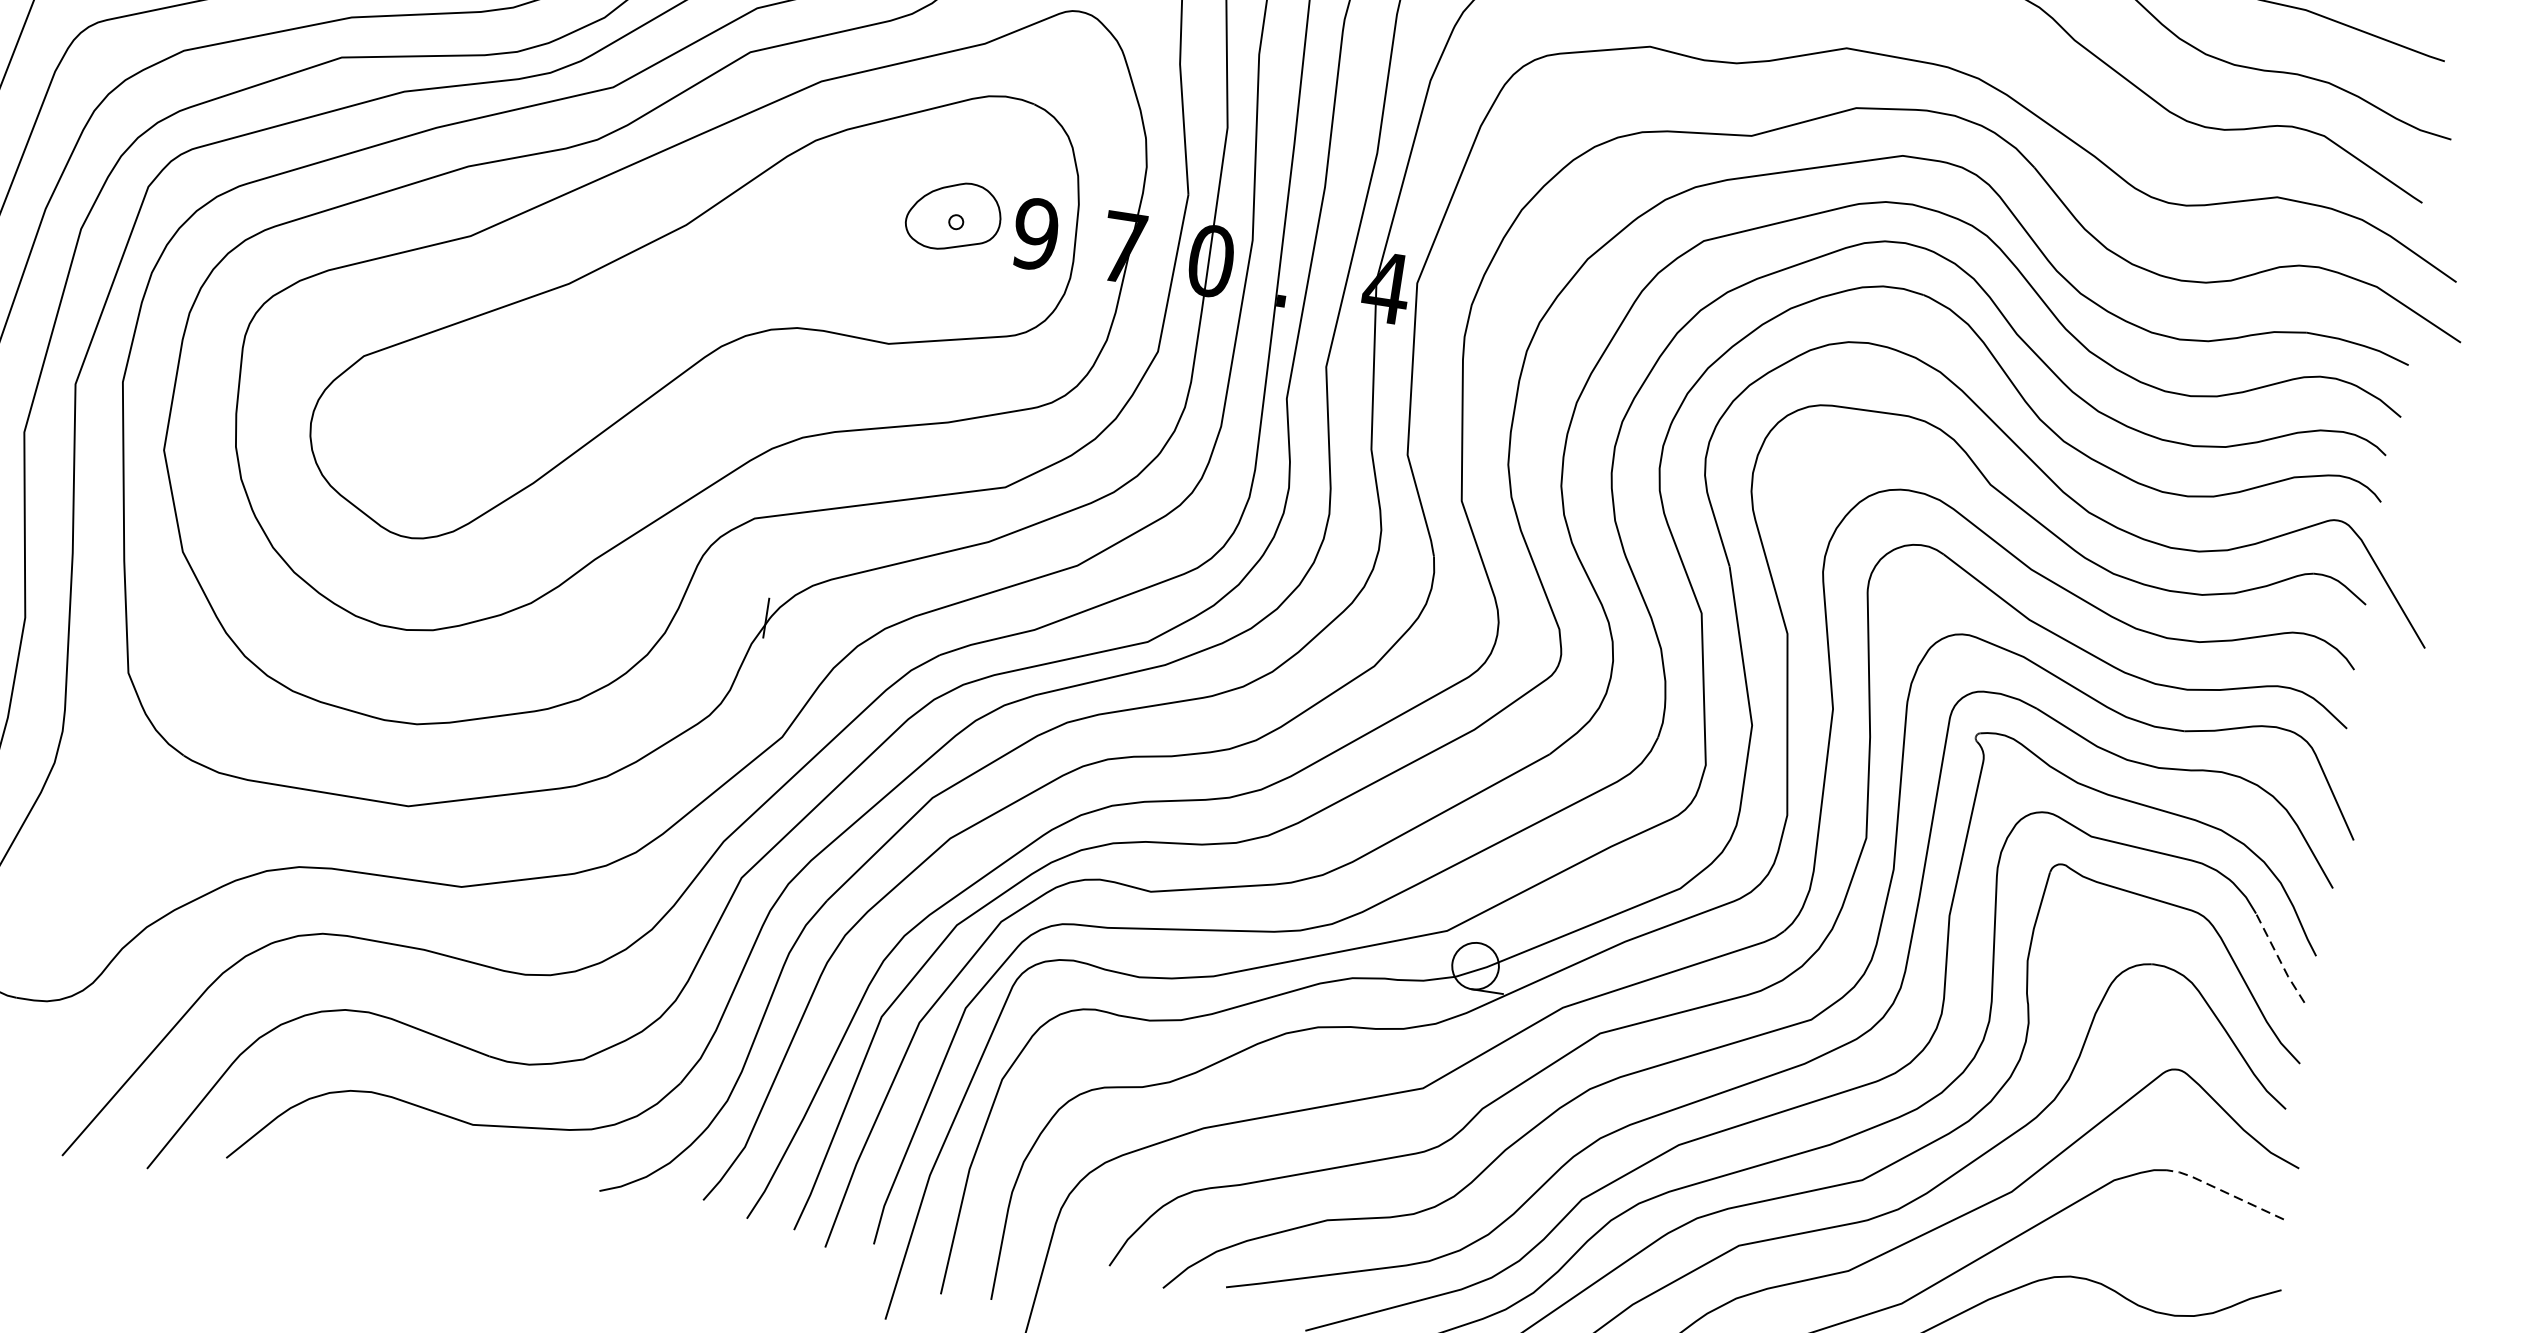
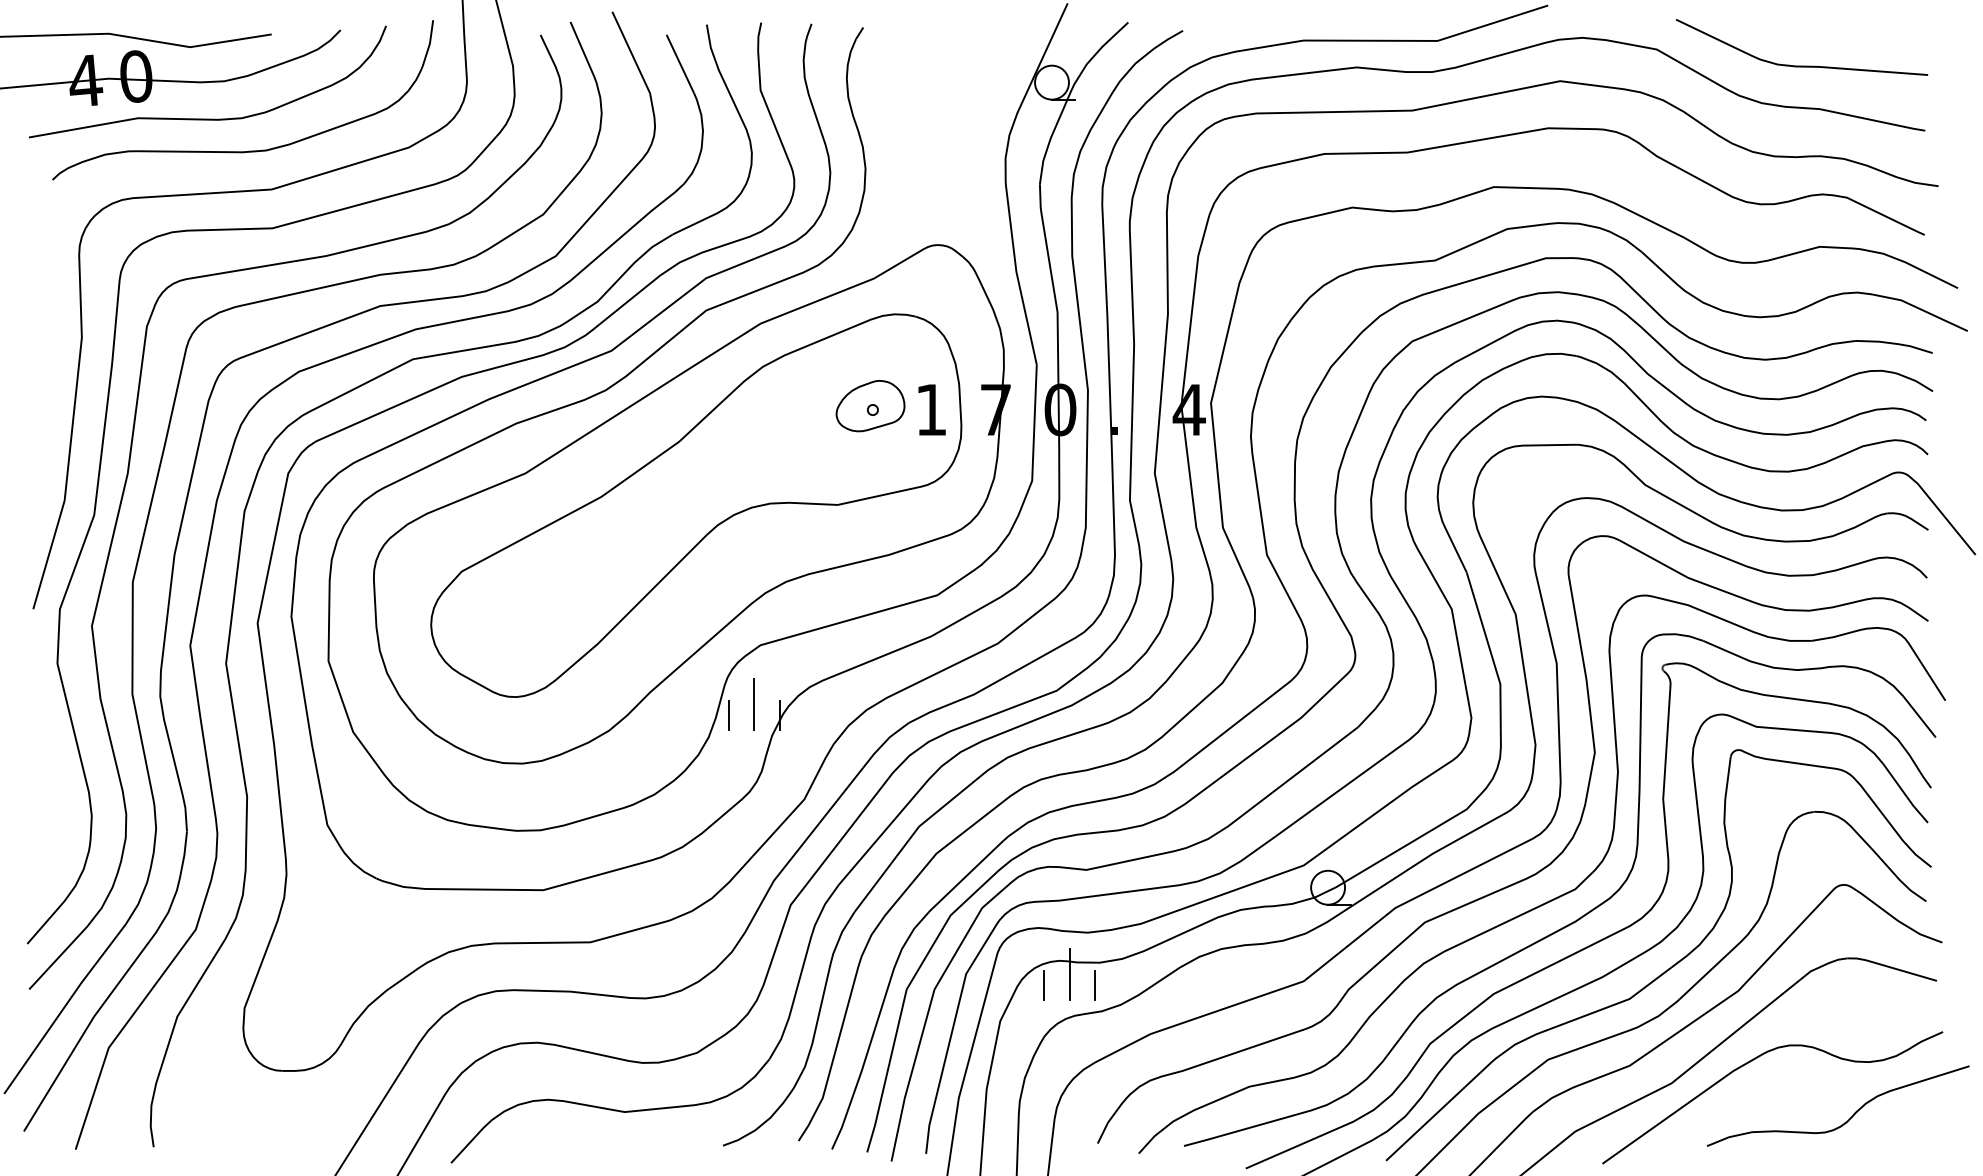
text: (1036, 233) -> (931, 409), 9 -> 1
line: (732, 597) -> (753, 704), added
line: (696, 607) -> (728, 715), added
line: (2279, 959) -> (1905, 794), dashed -> solid
line: (1106, 1028) -> (1069, 973), added
line: (1069, 1040) -> (1044, 985), added
line: (1139, 1050) -> (1095, 985), added
line: (2223, 1191) -> (1890, 967), dashed -> solid

